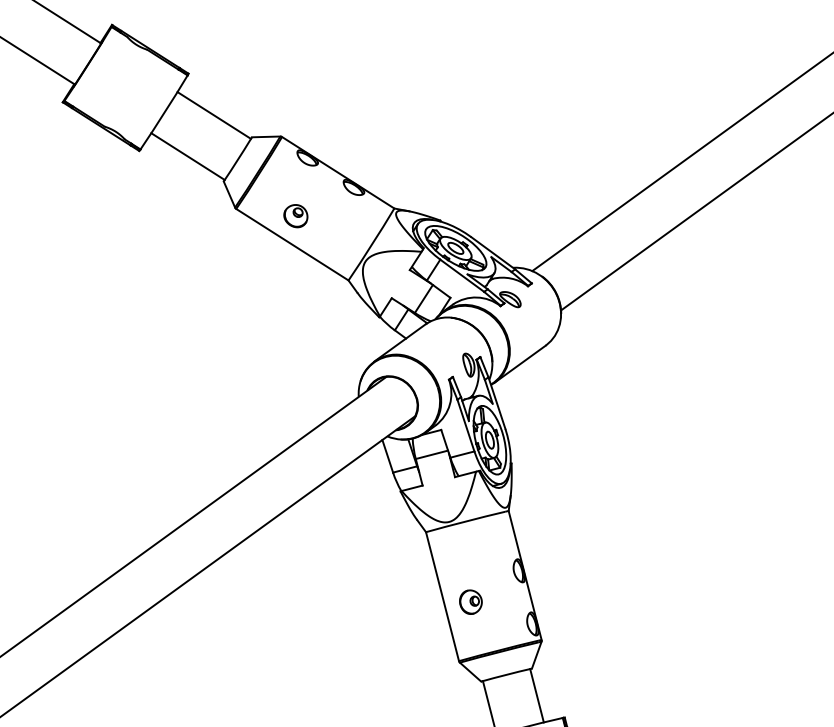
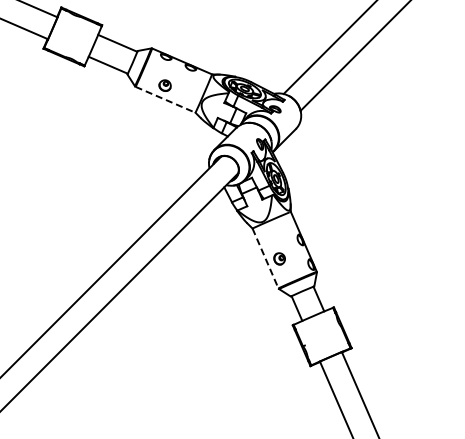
line: (292, 244) -> (165, 99), solid -> dashed
line: (442, 596) -> (265, 258), solid -> dashed

